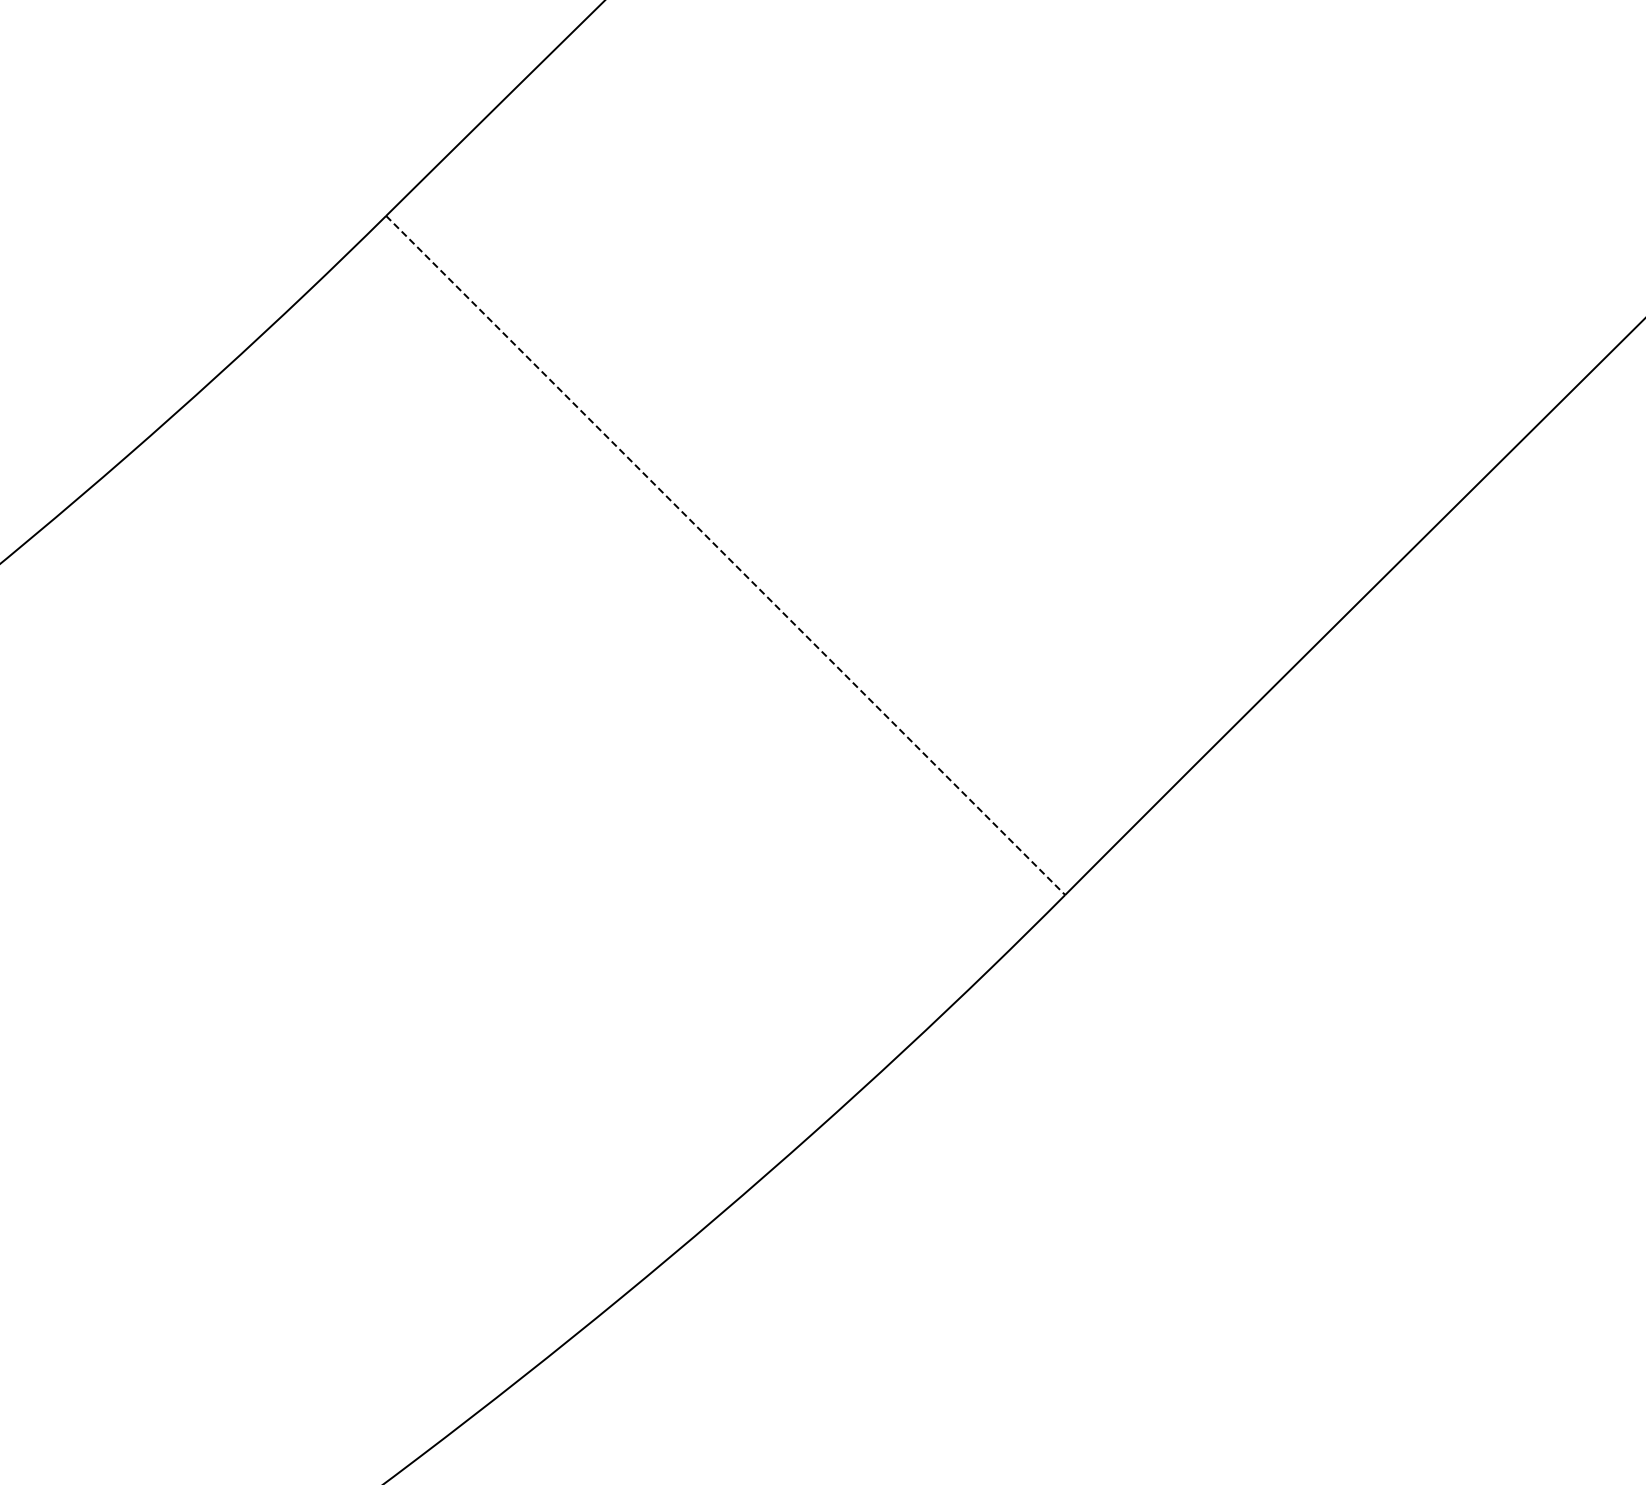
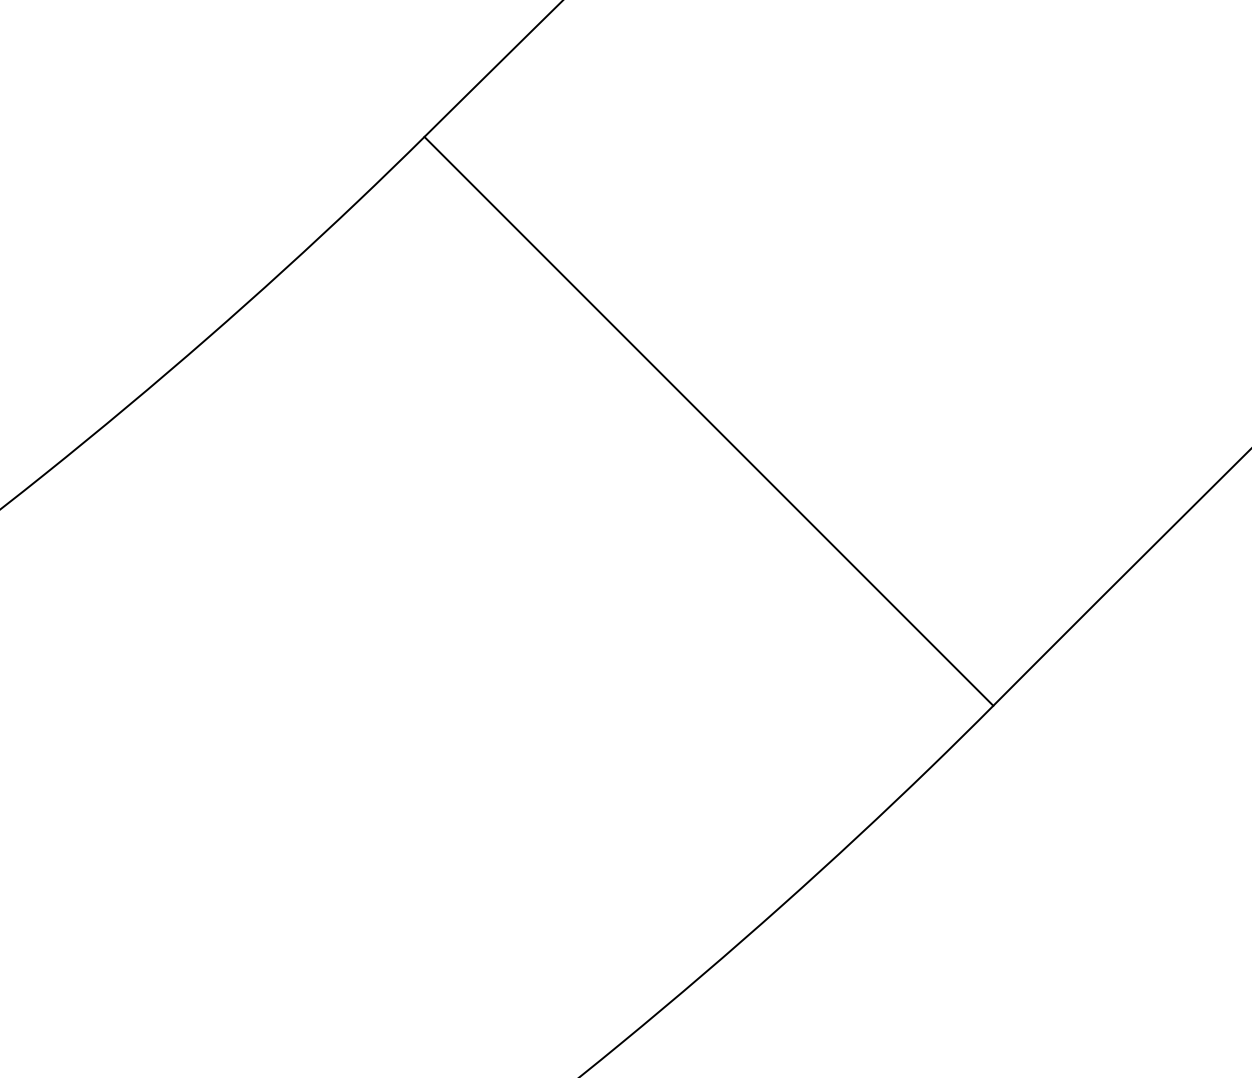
line: (726, 555) -> (709, 421), dashed -> solid

